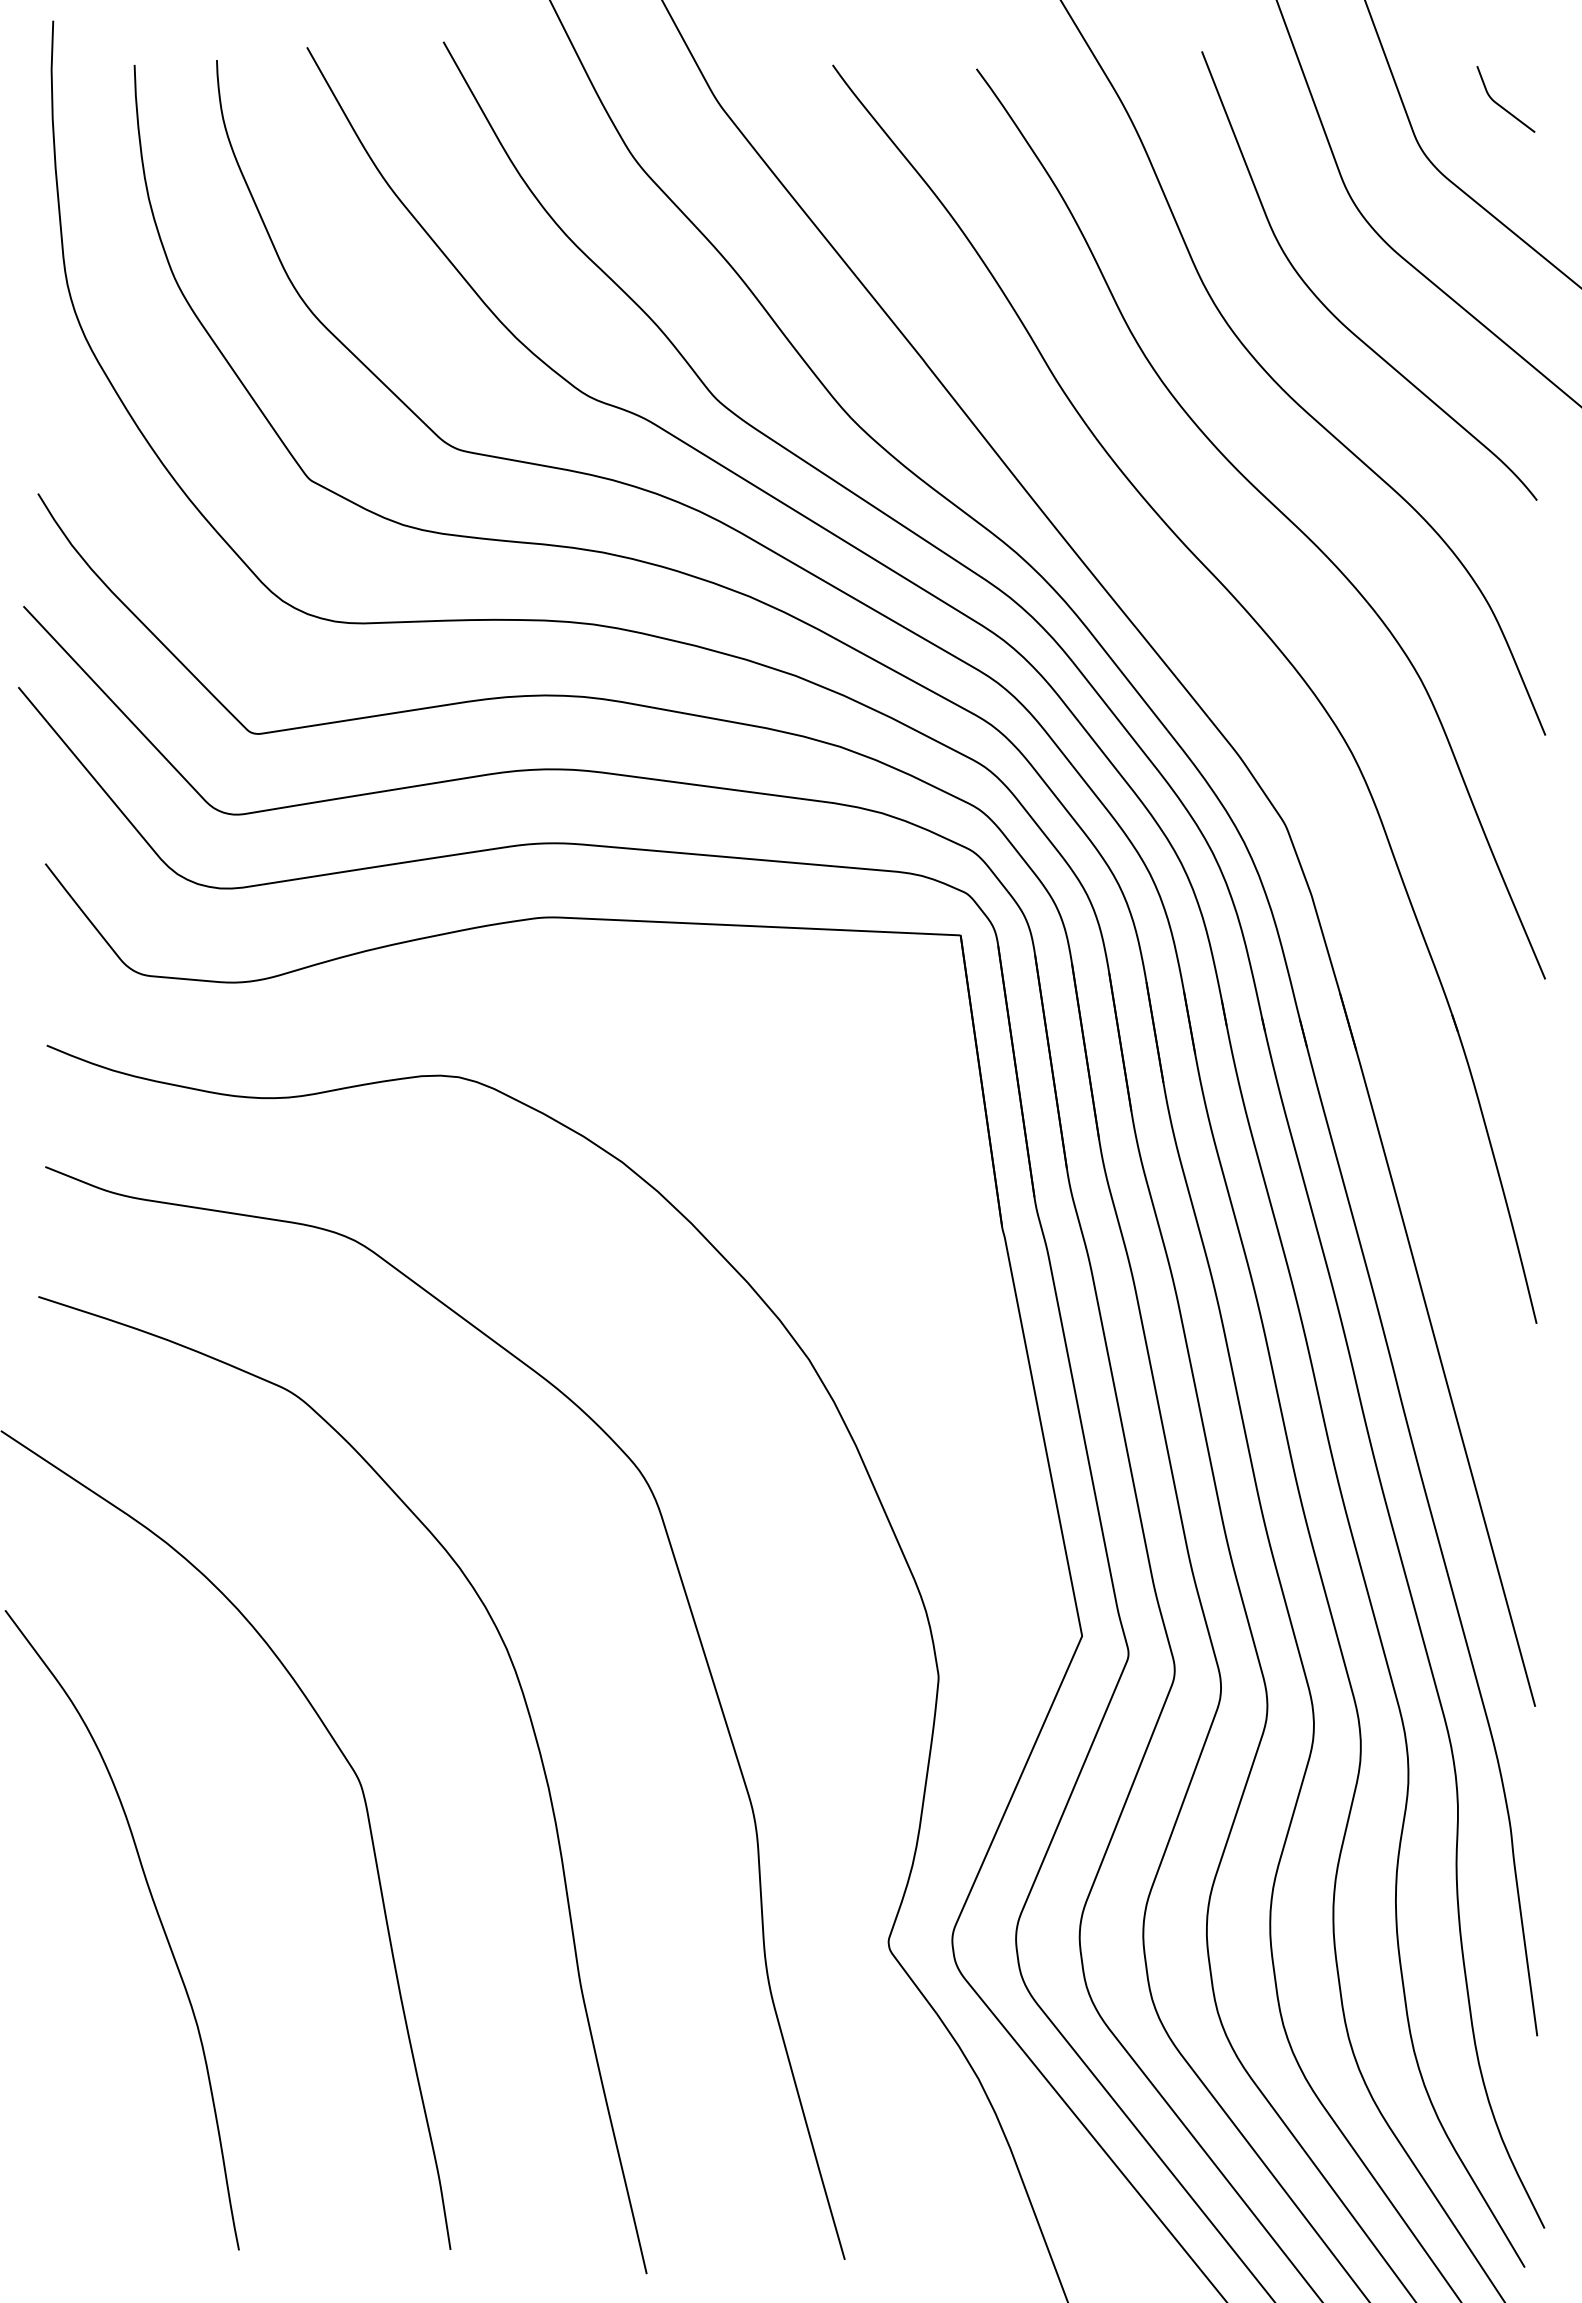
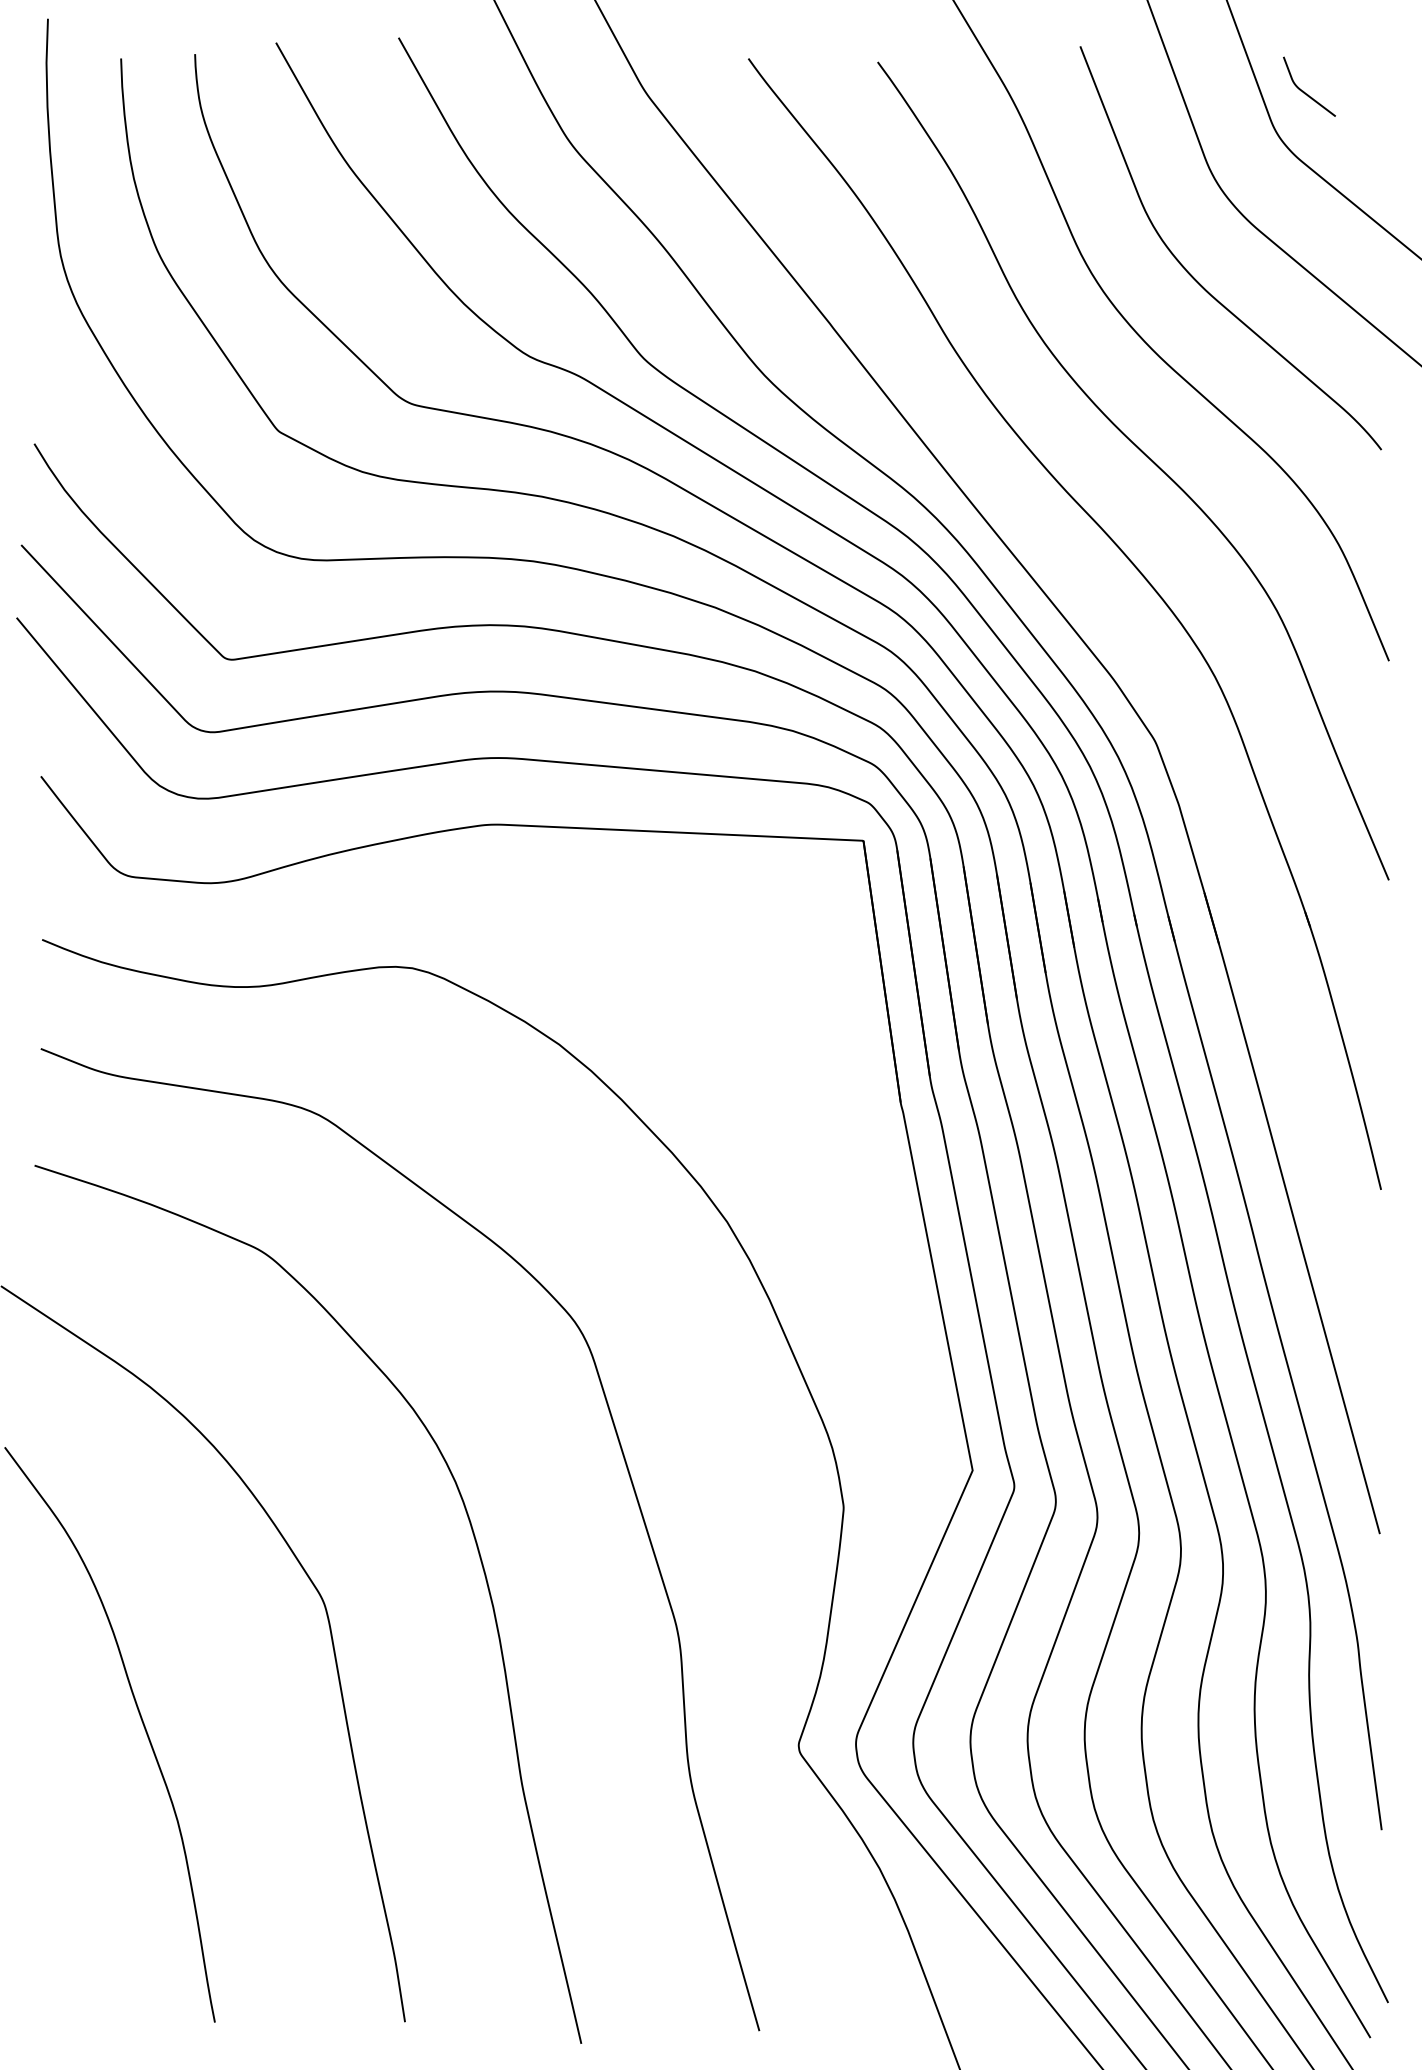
curve: (1501, 105) -> (1305, 92), moved

